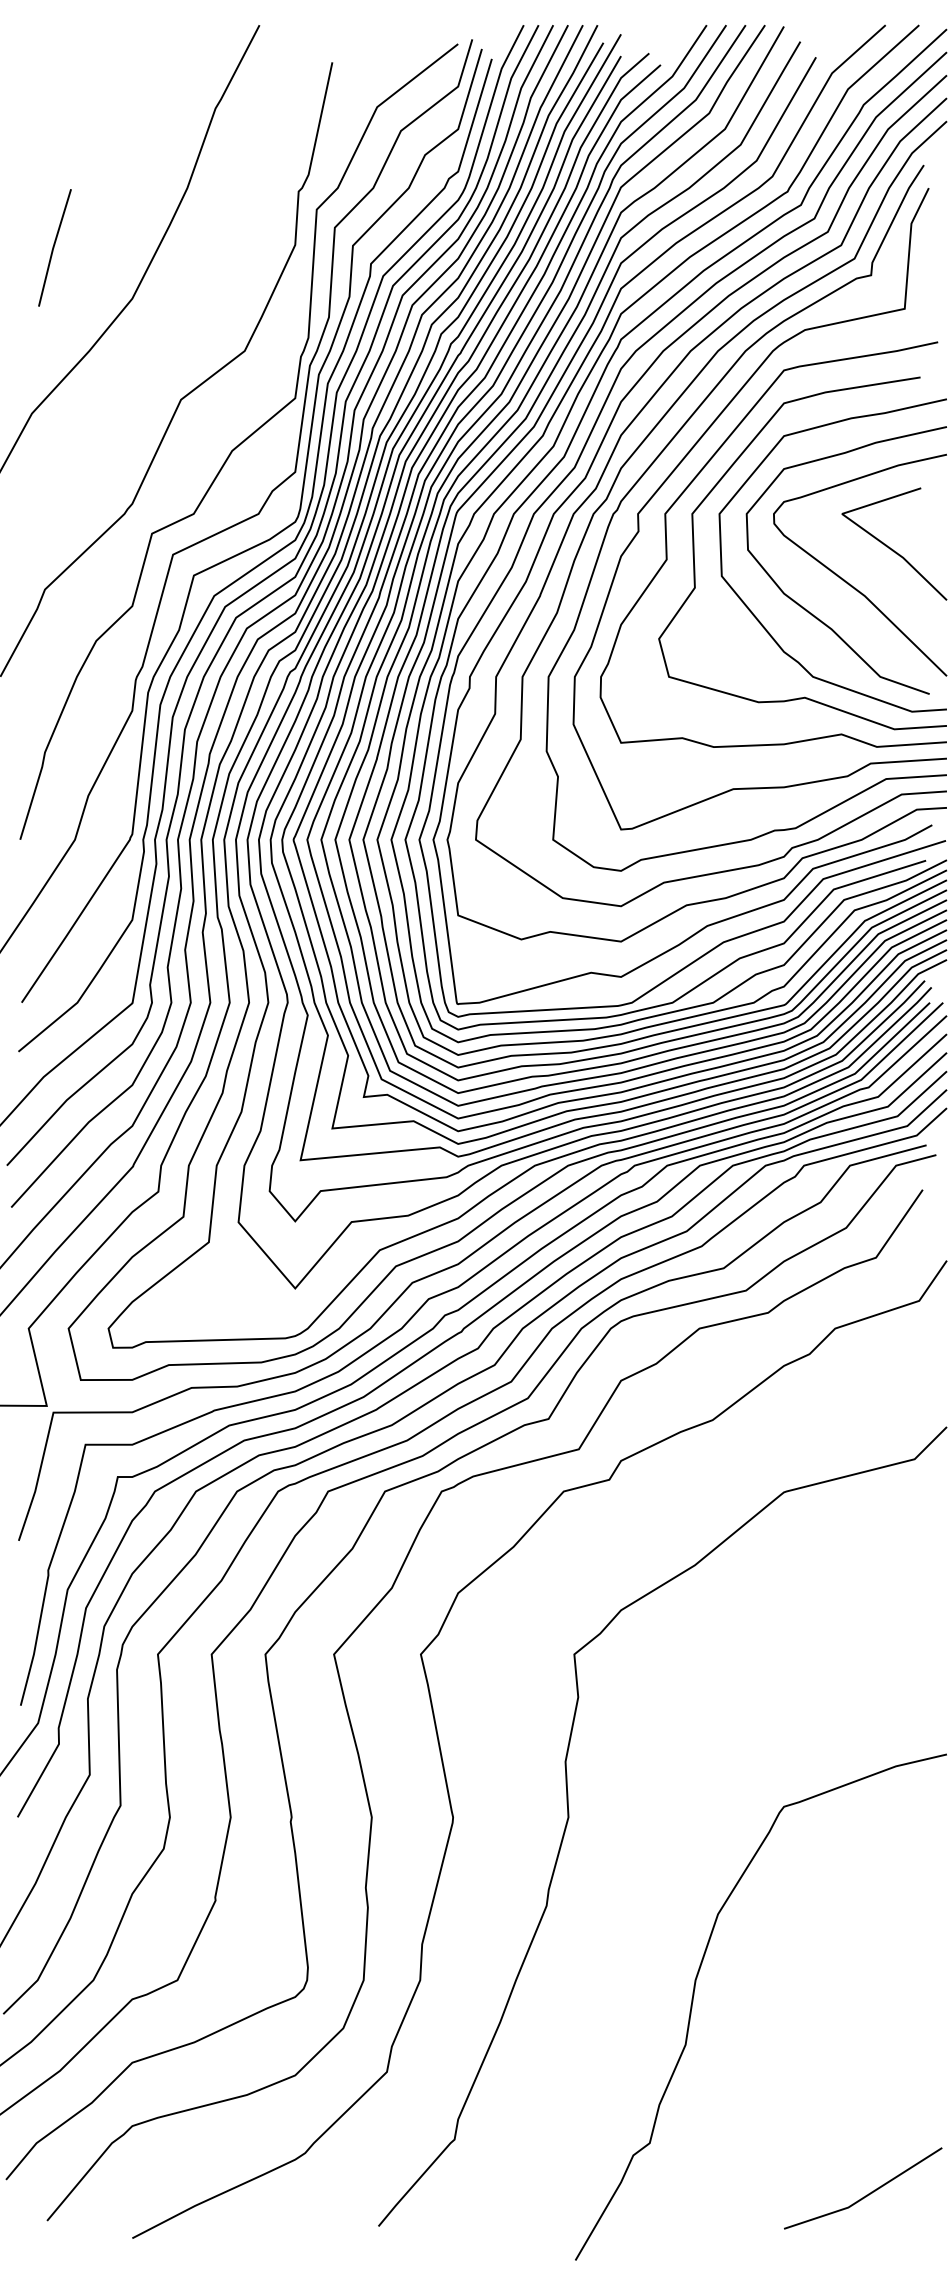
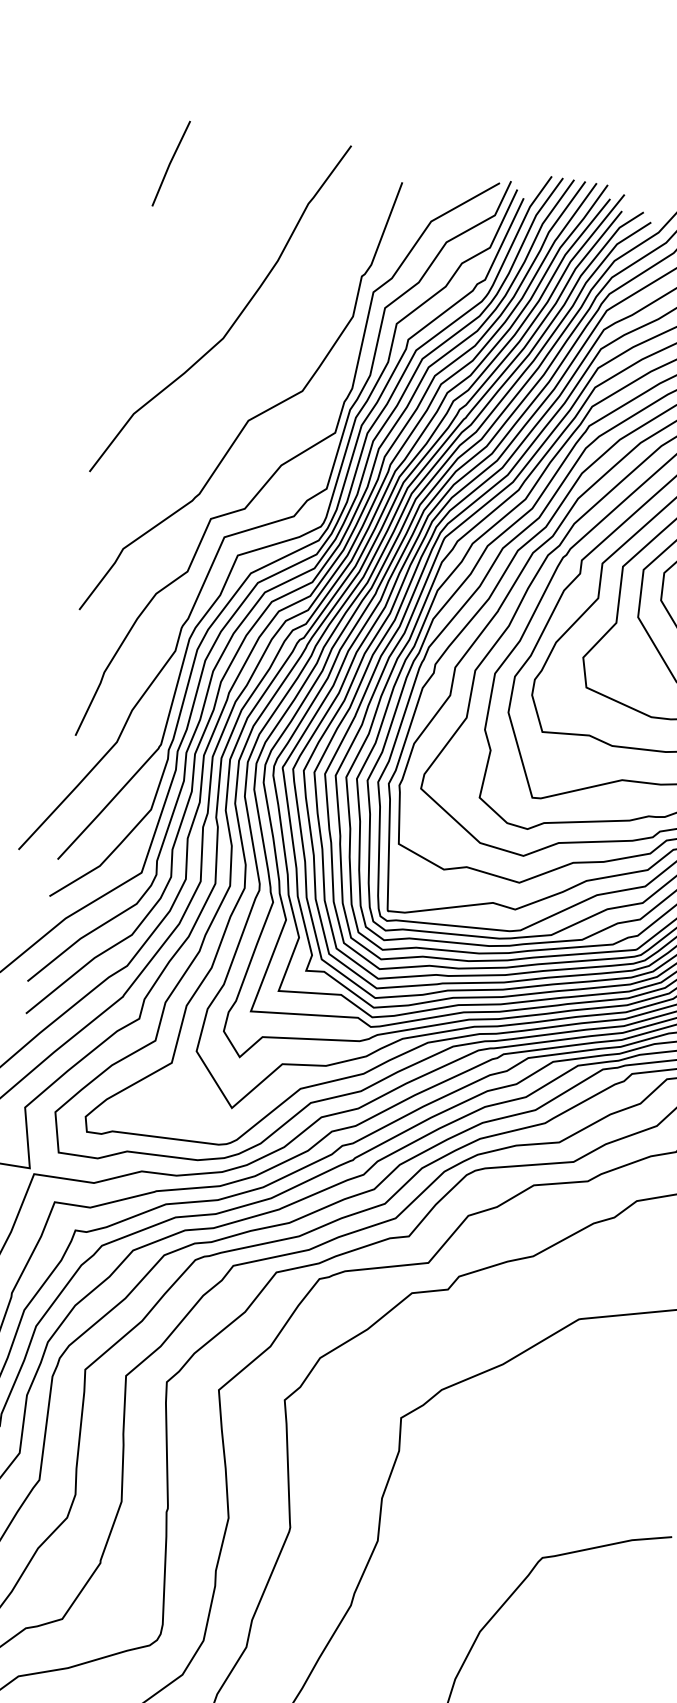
line: (54, 247) -> (170, 163), moved

